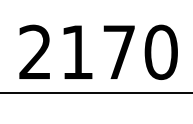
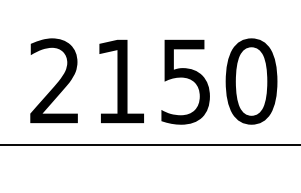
text: (118, 52) -> (184, 81), 2170 -> 2150

